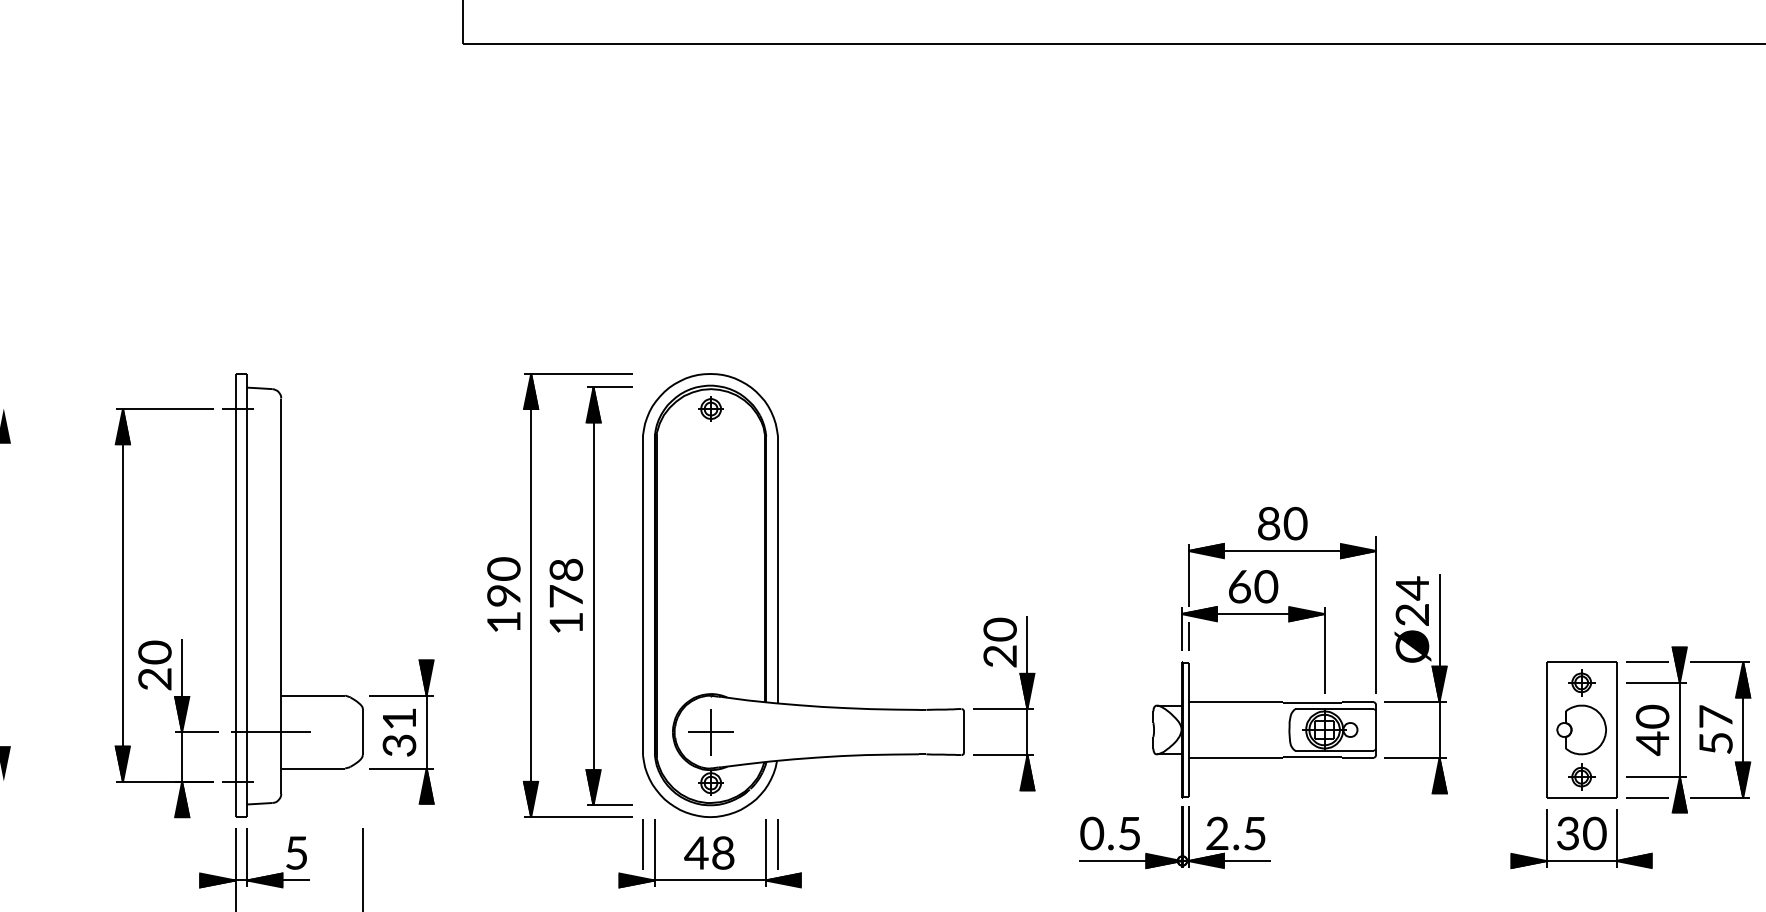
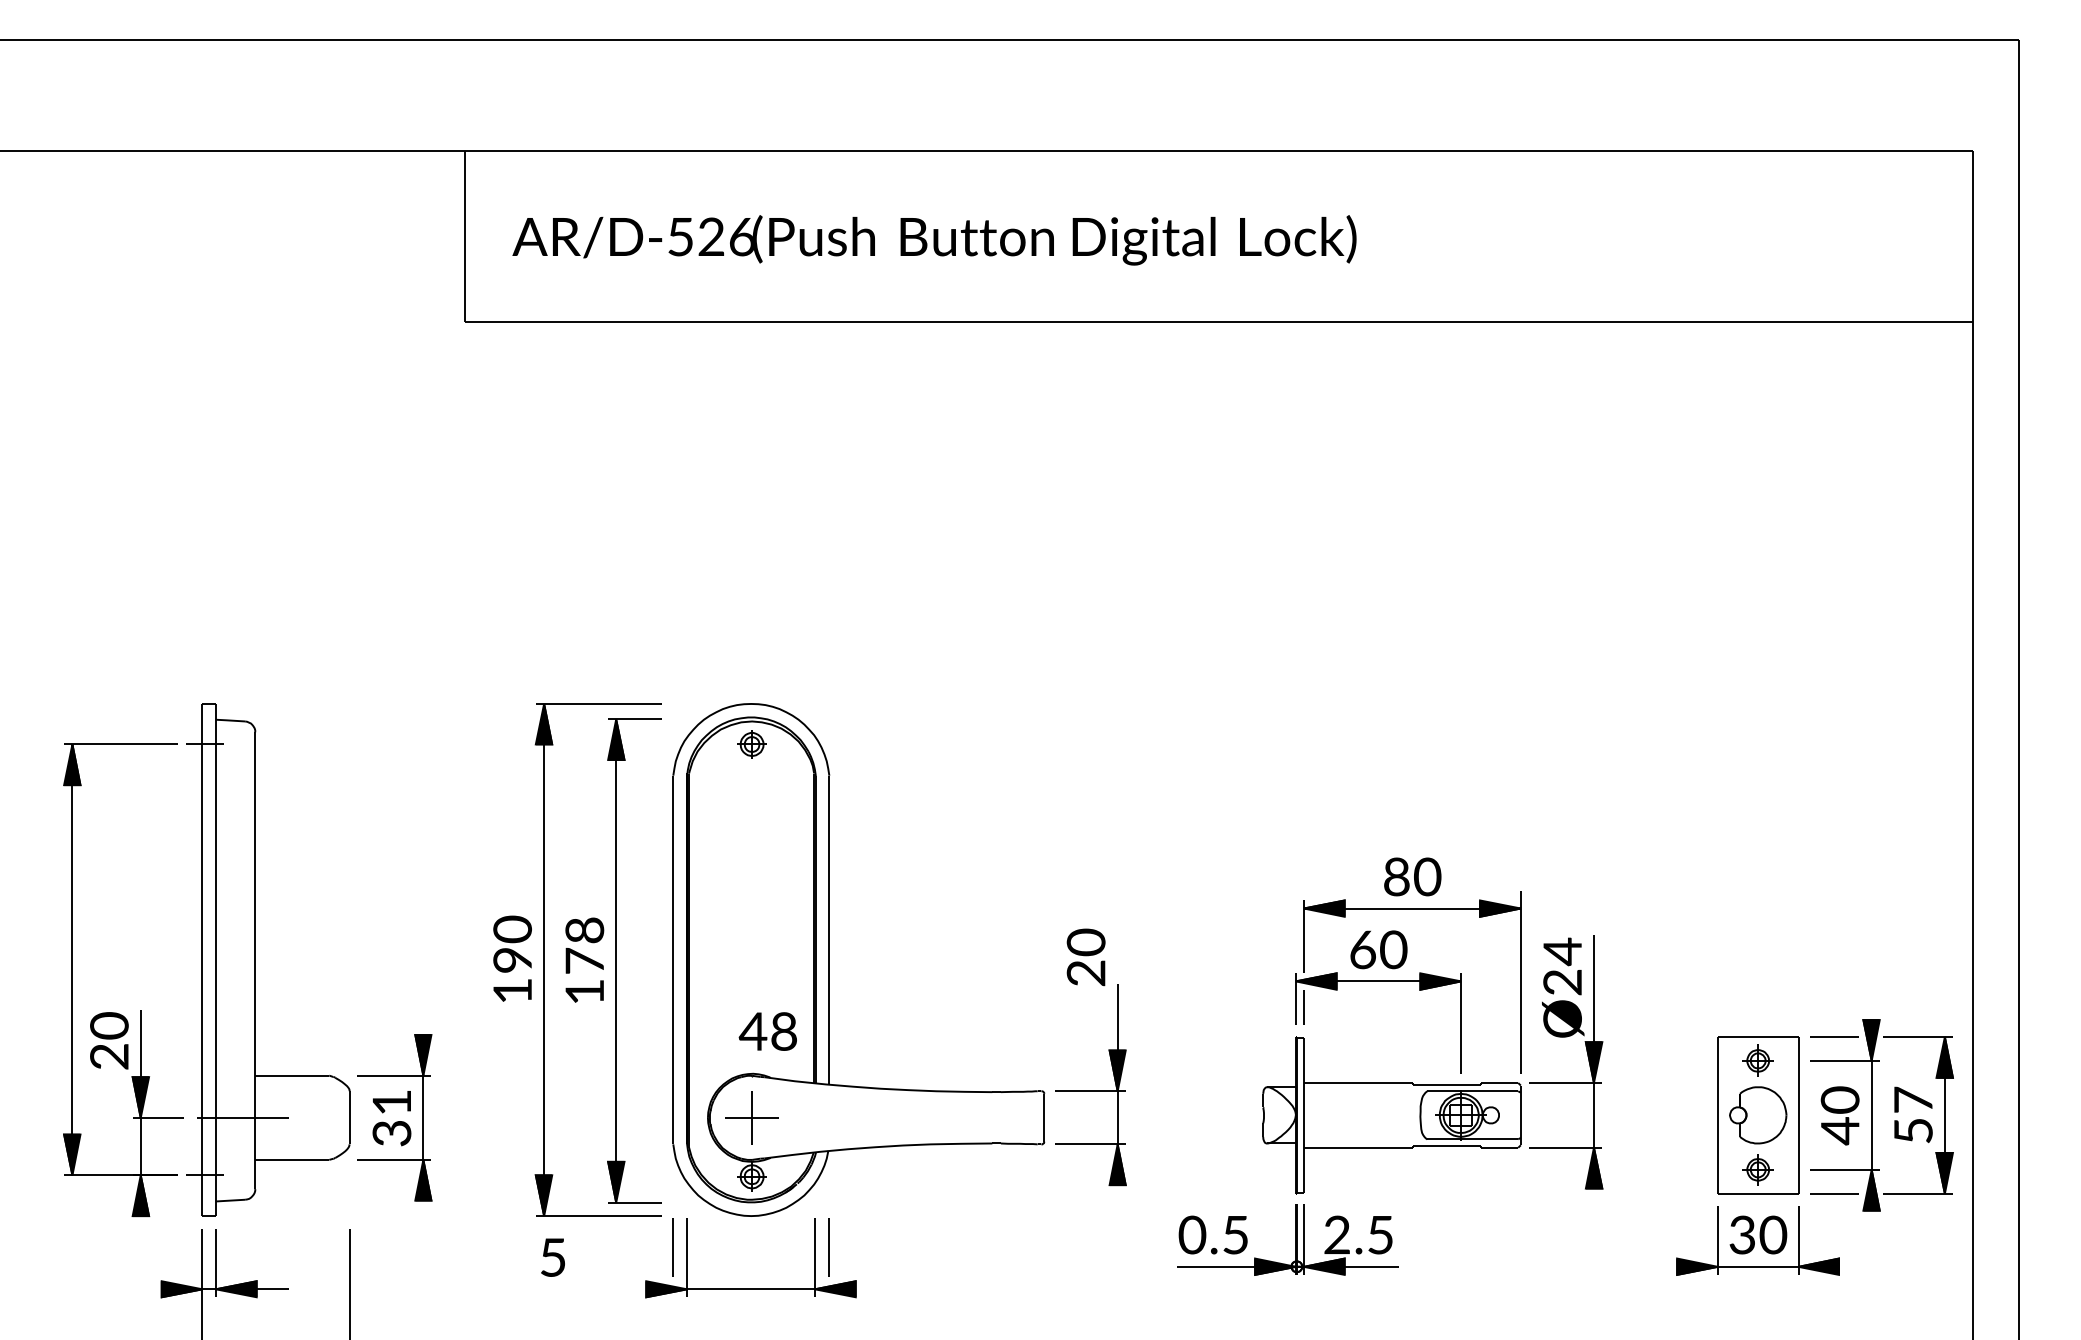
text: (999, 642) -> (1085, 957), moved
text: (296, 852) -> (552, 1257), moved
text: (708, 852) -> (767, 1031), moved

